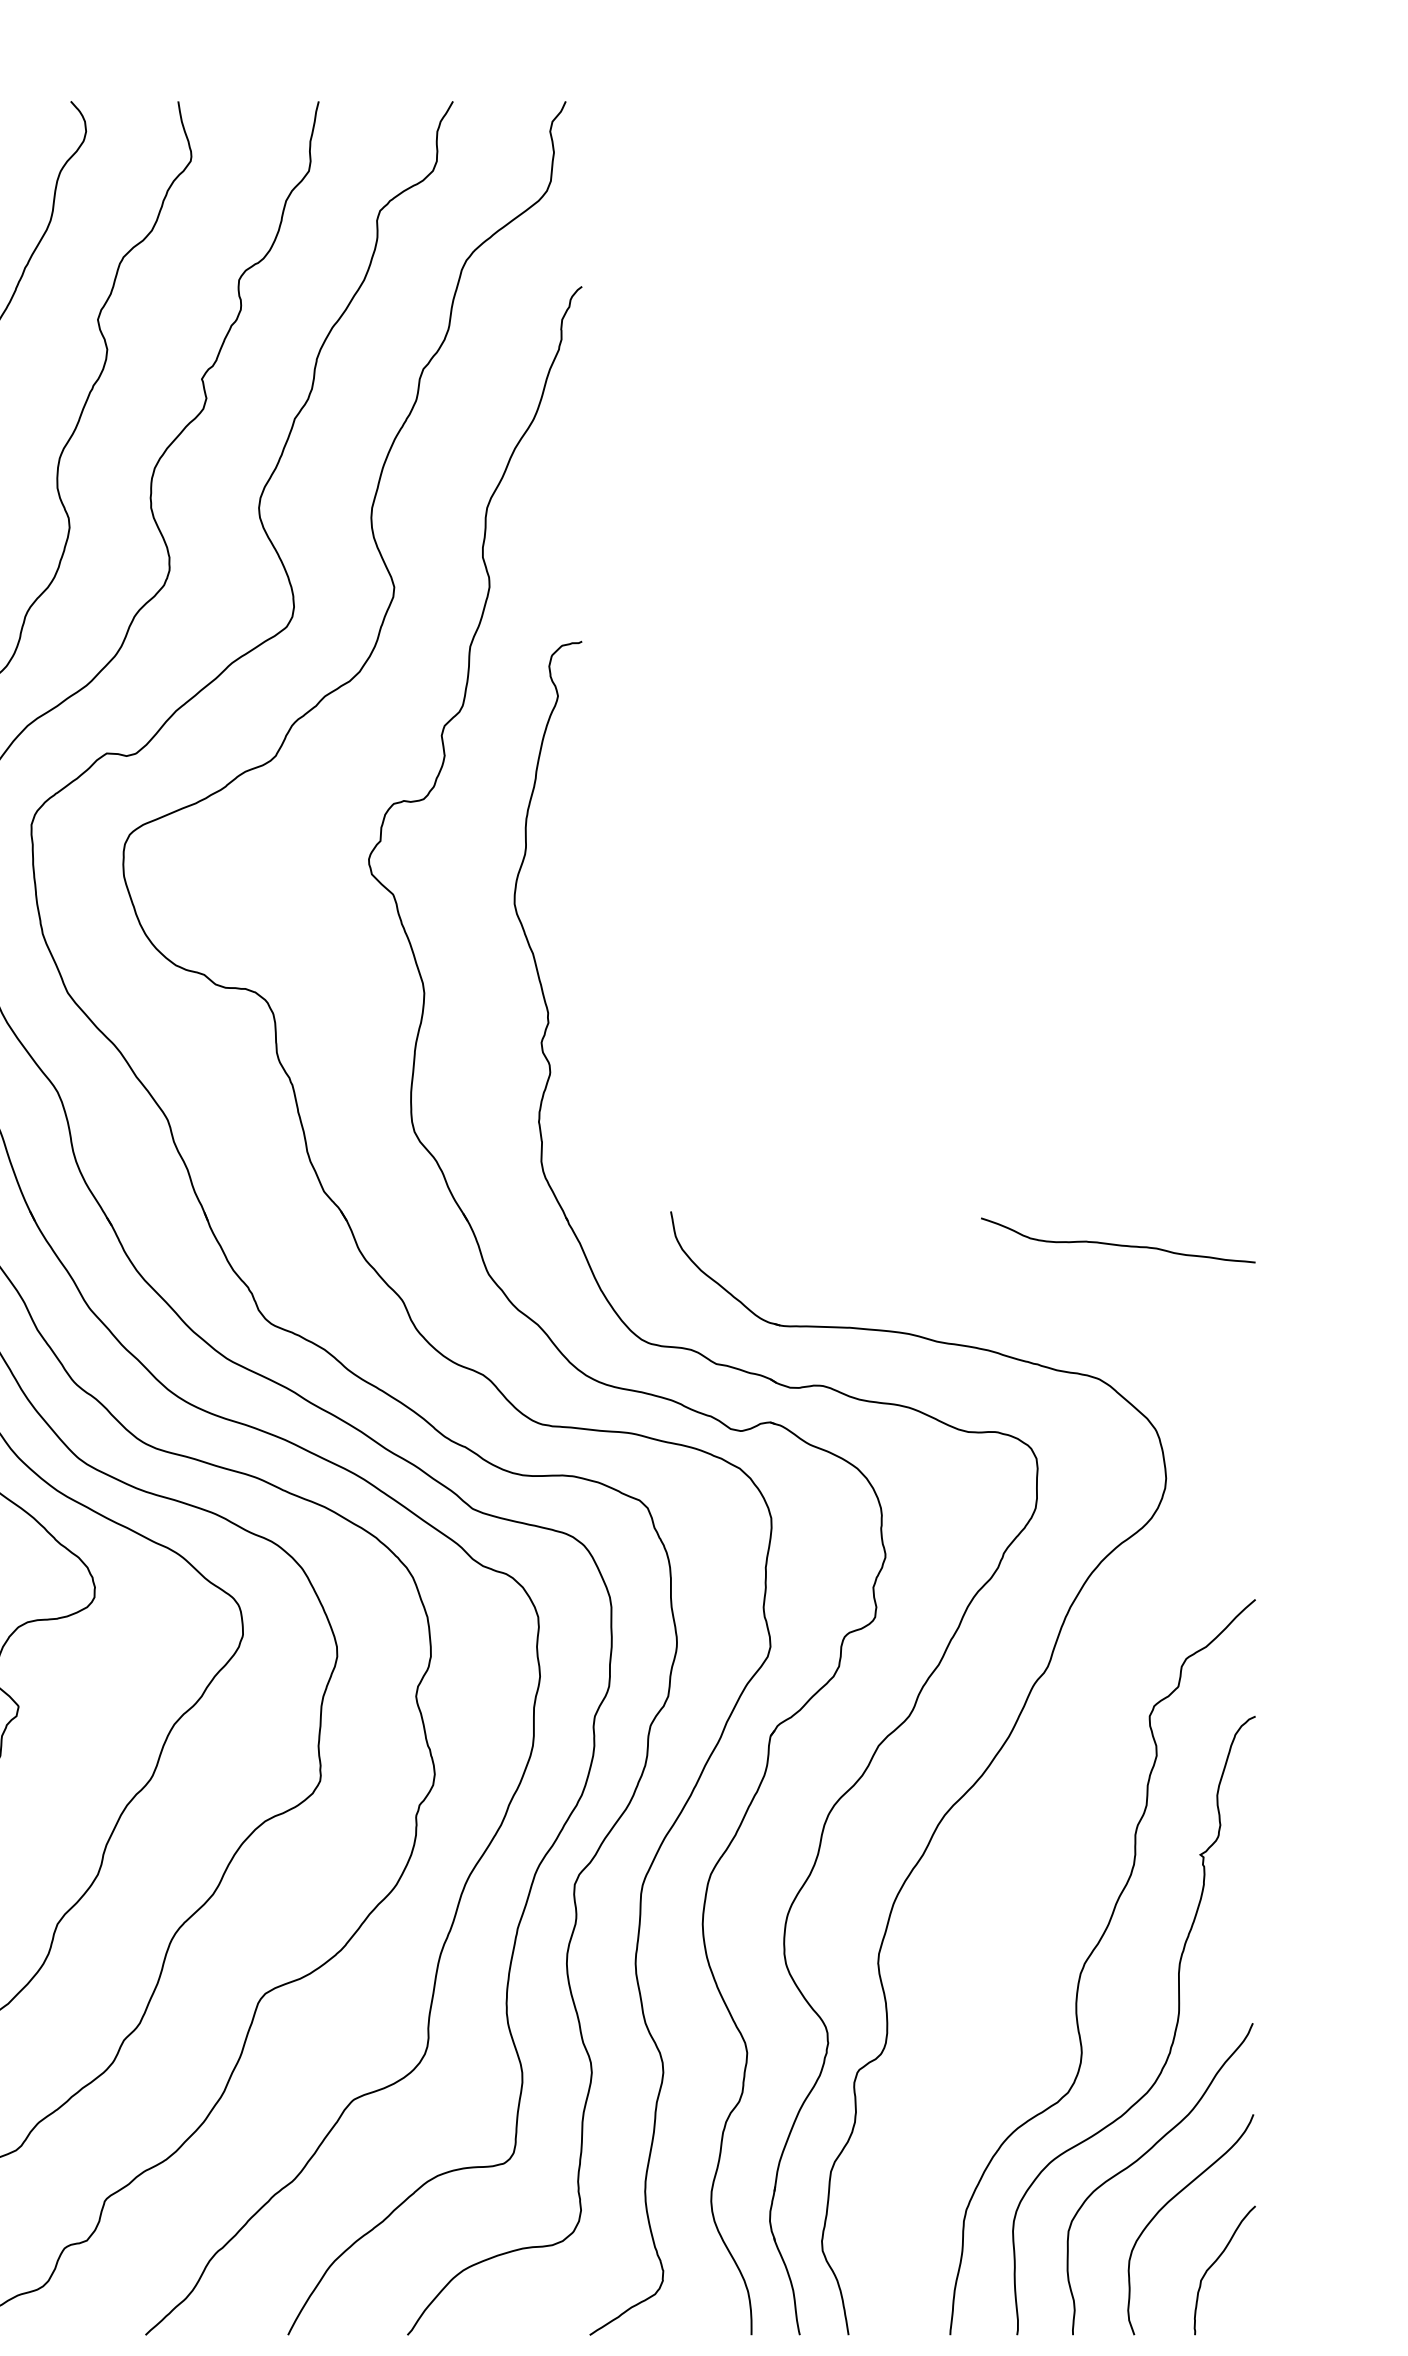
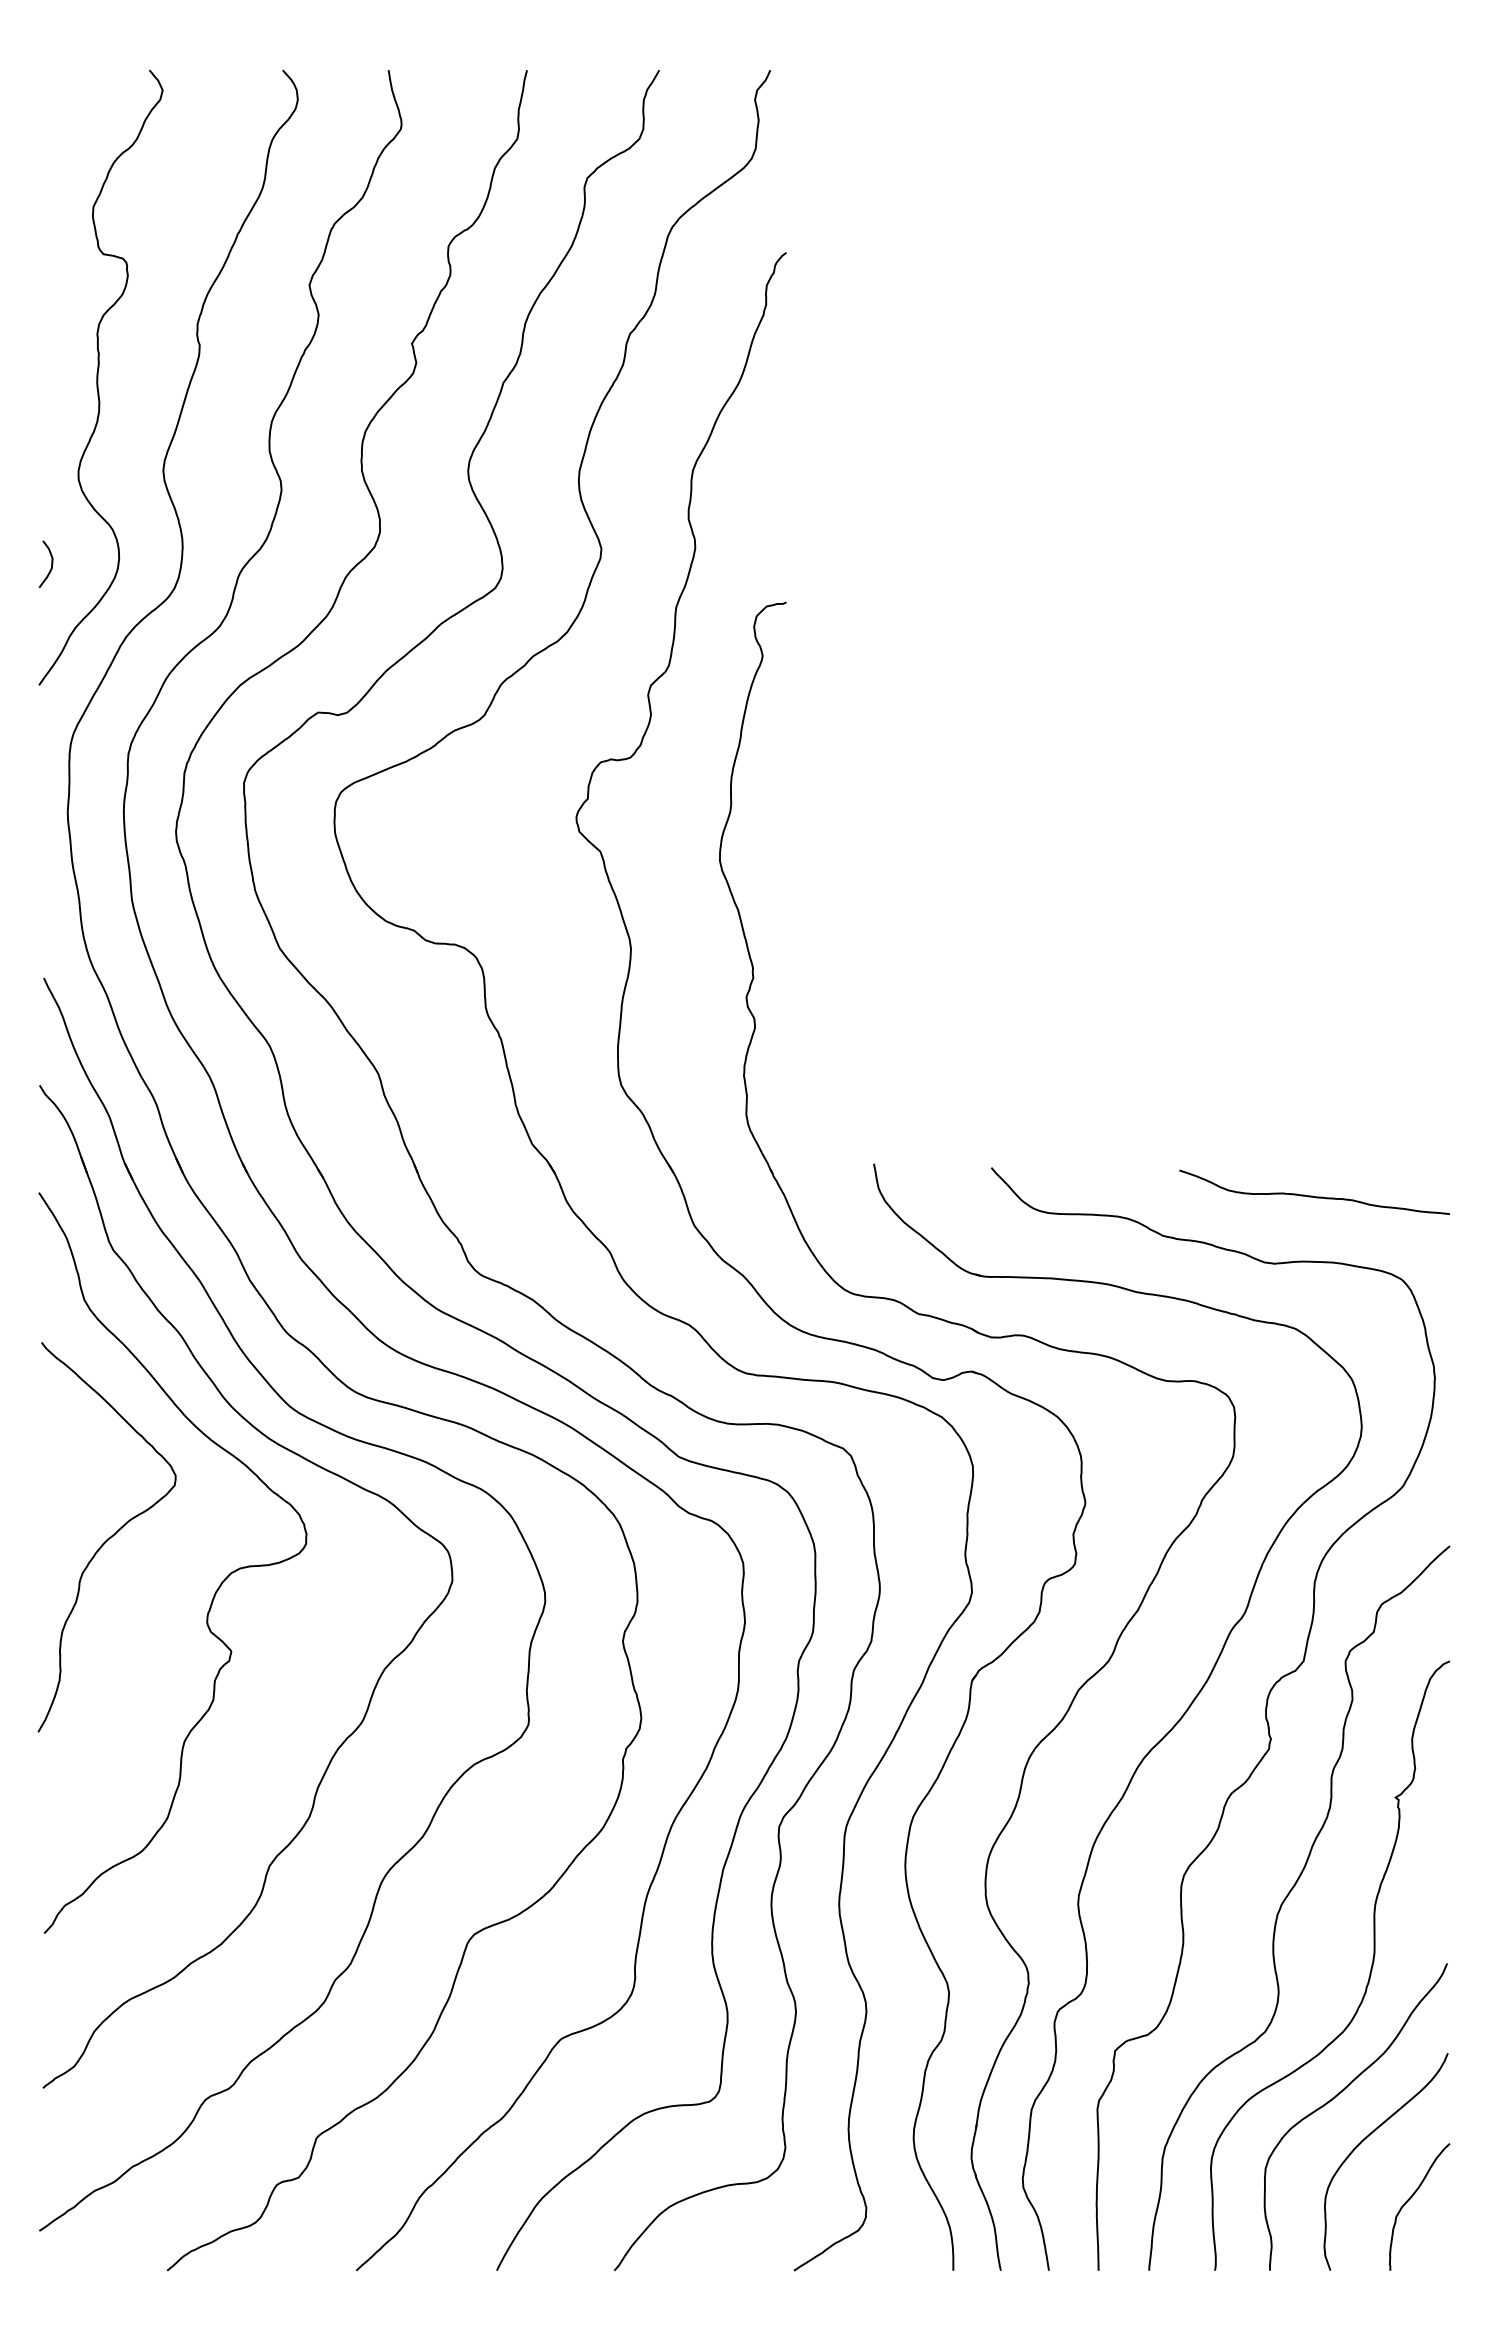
curve: (1068, 1774) -> (1265, 1718), added

